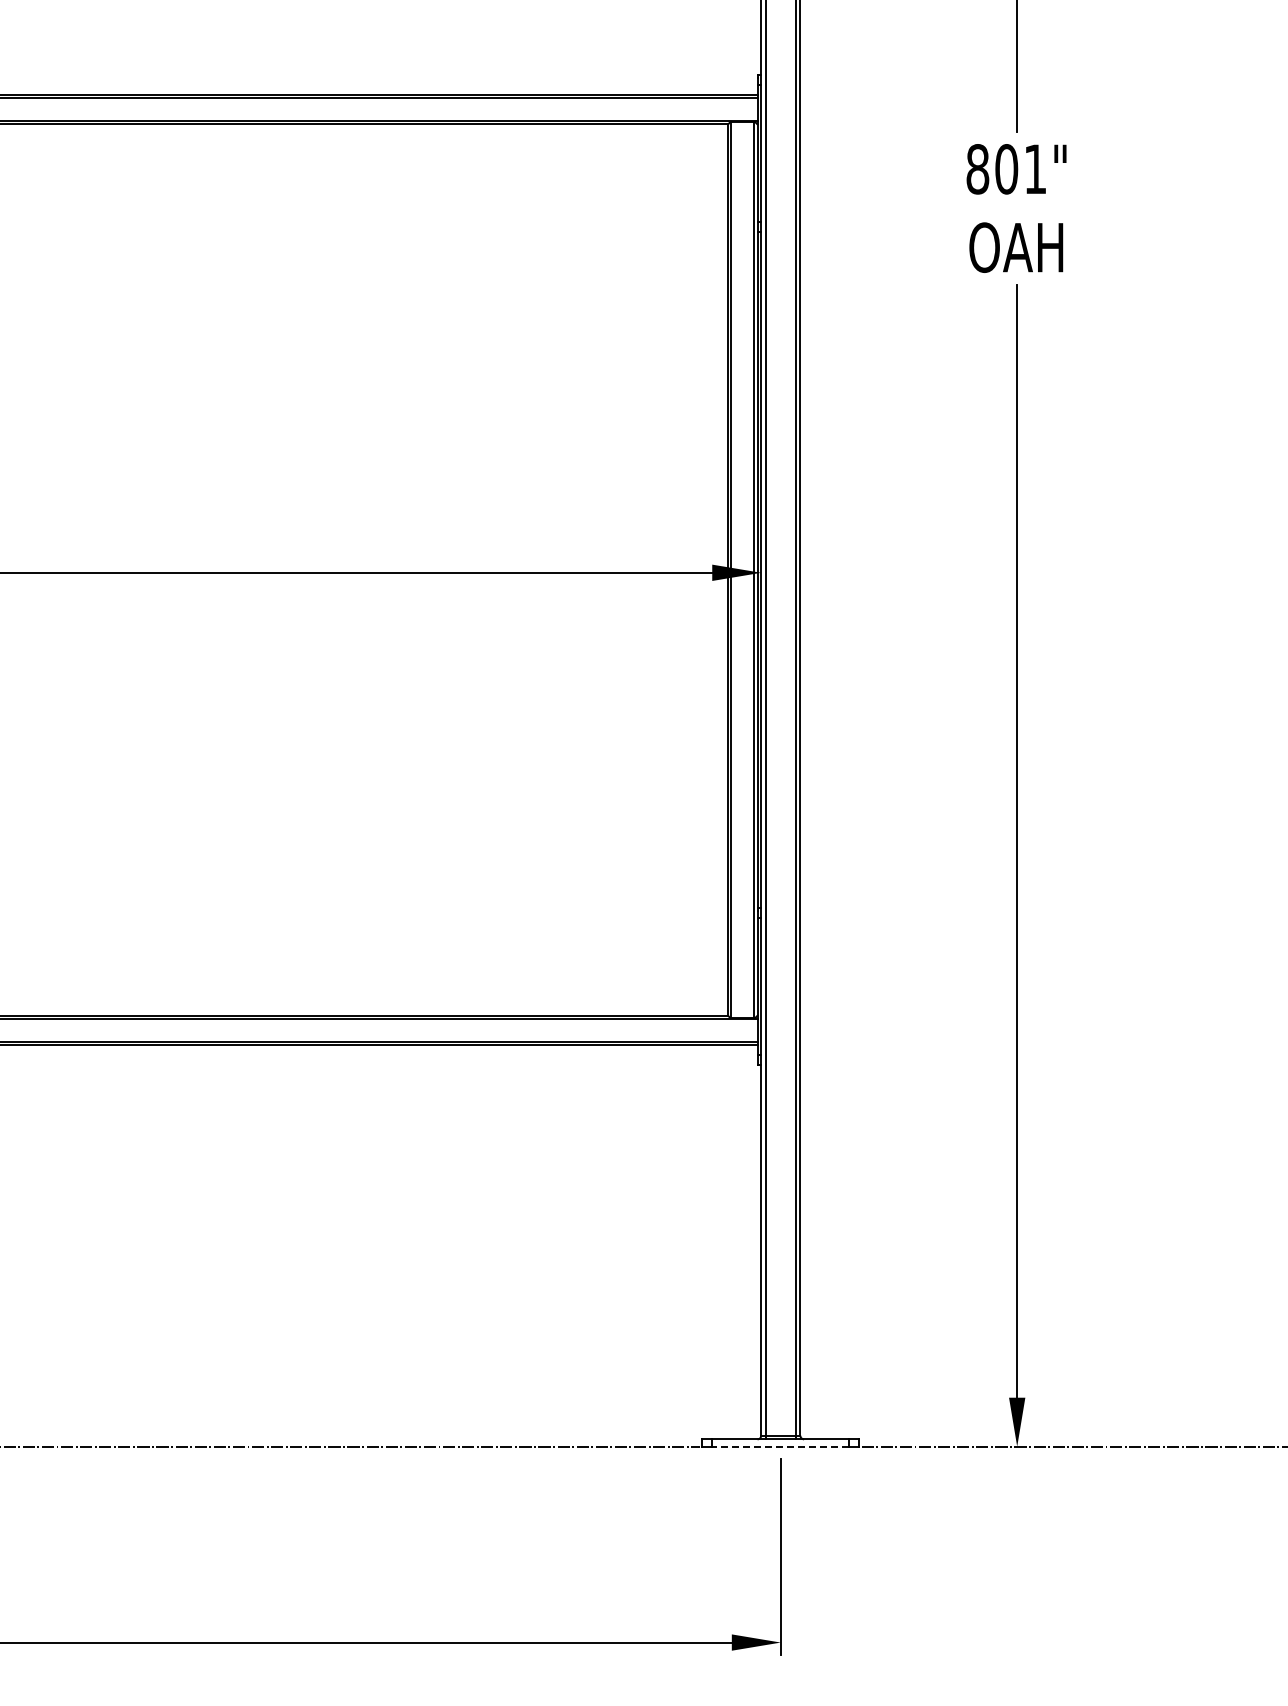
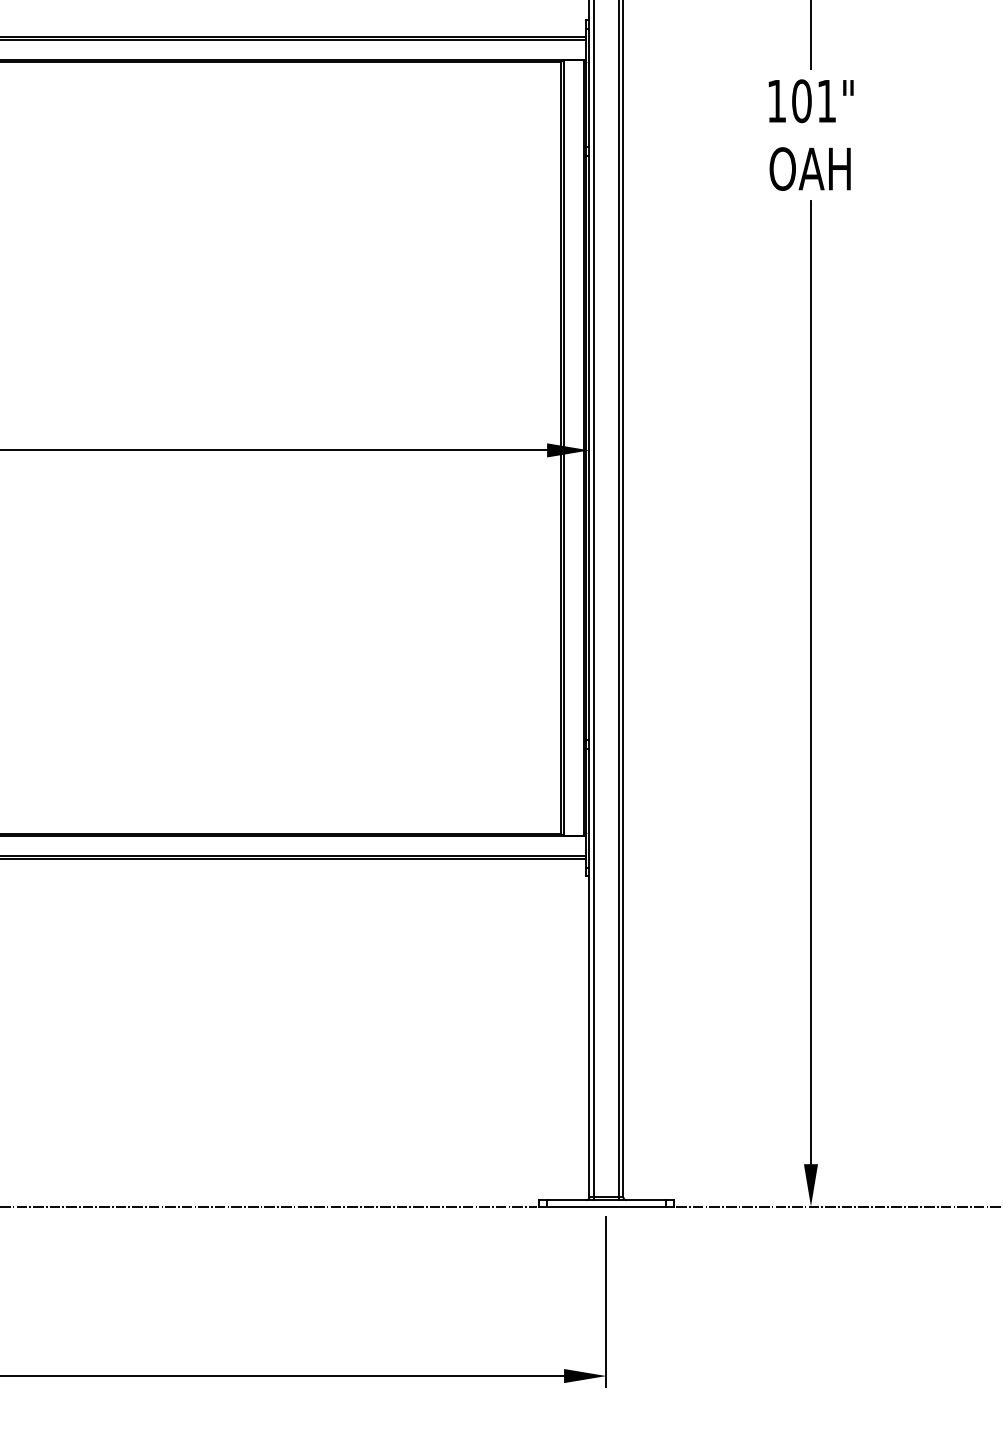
text: (977, 169) -> (776, 101), 801" -> 101"
line: (780, 1446) -> (606, 1206), dashed -> solid

